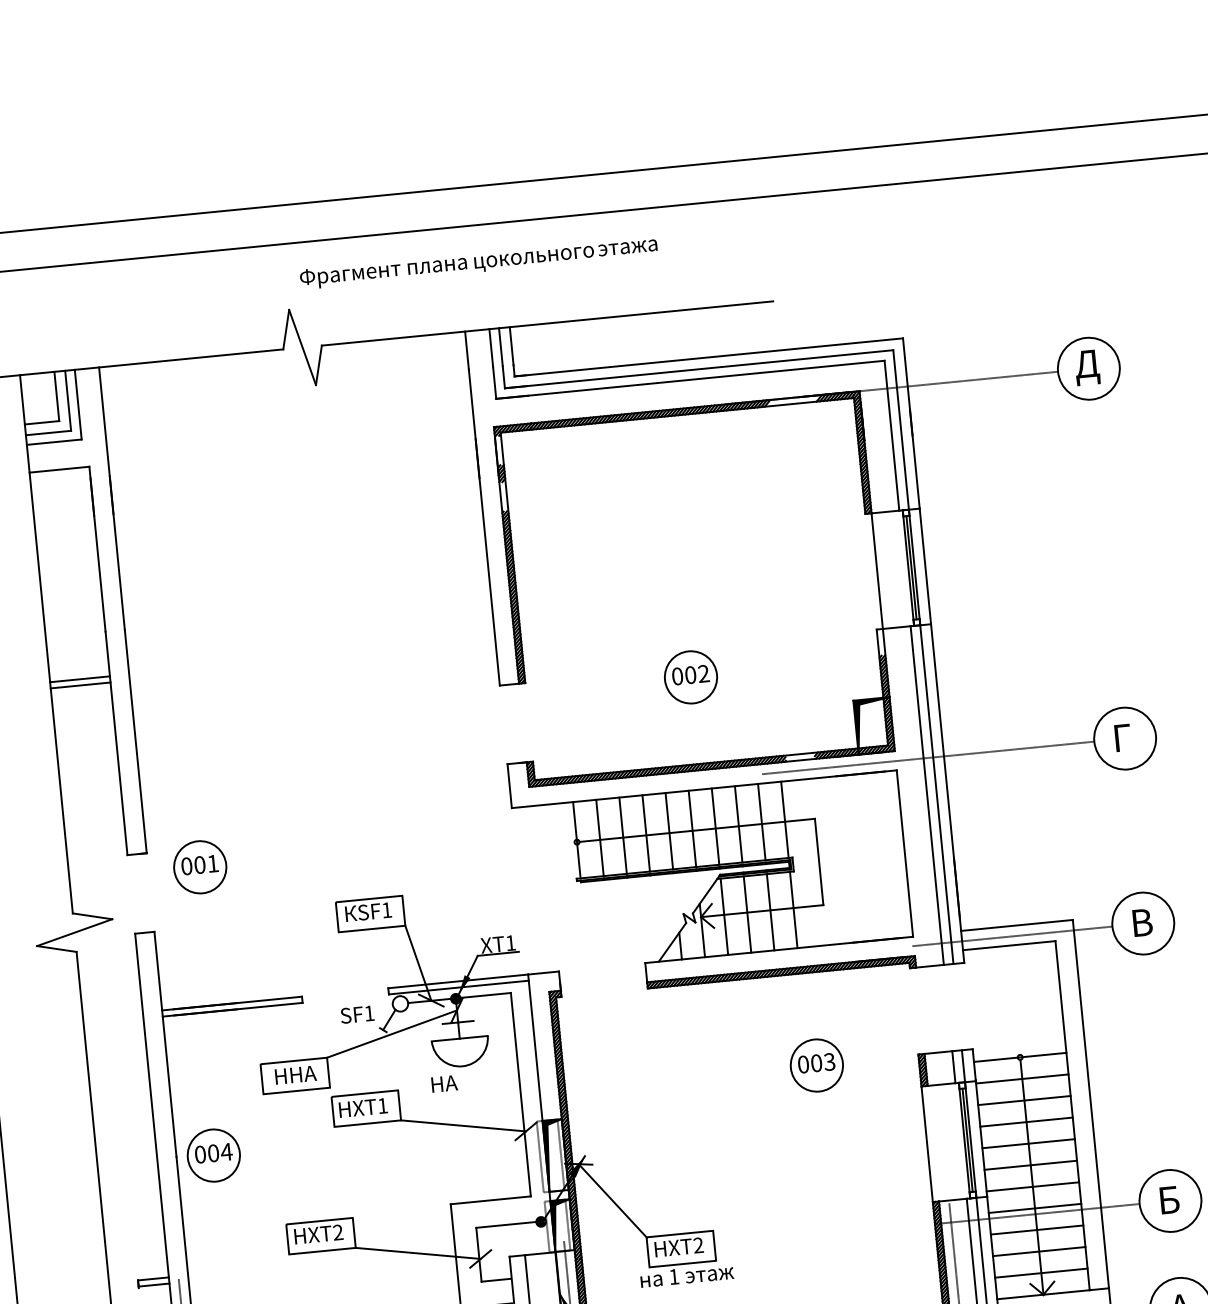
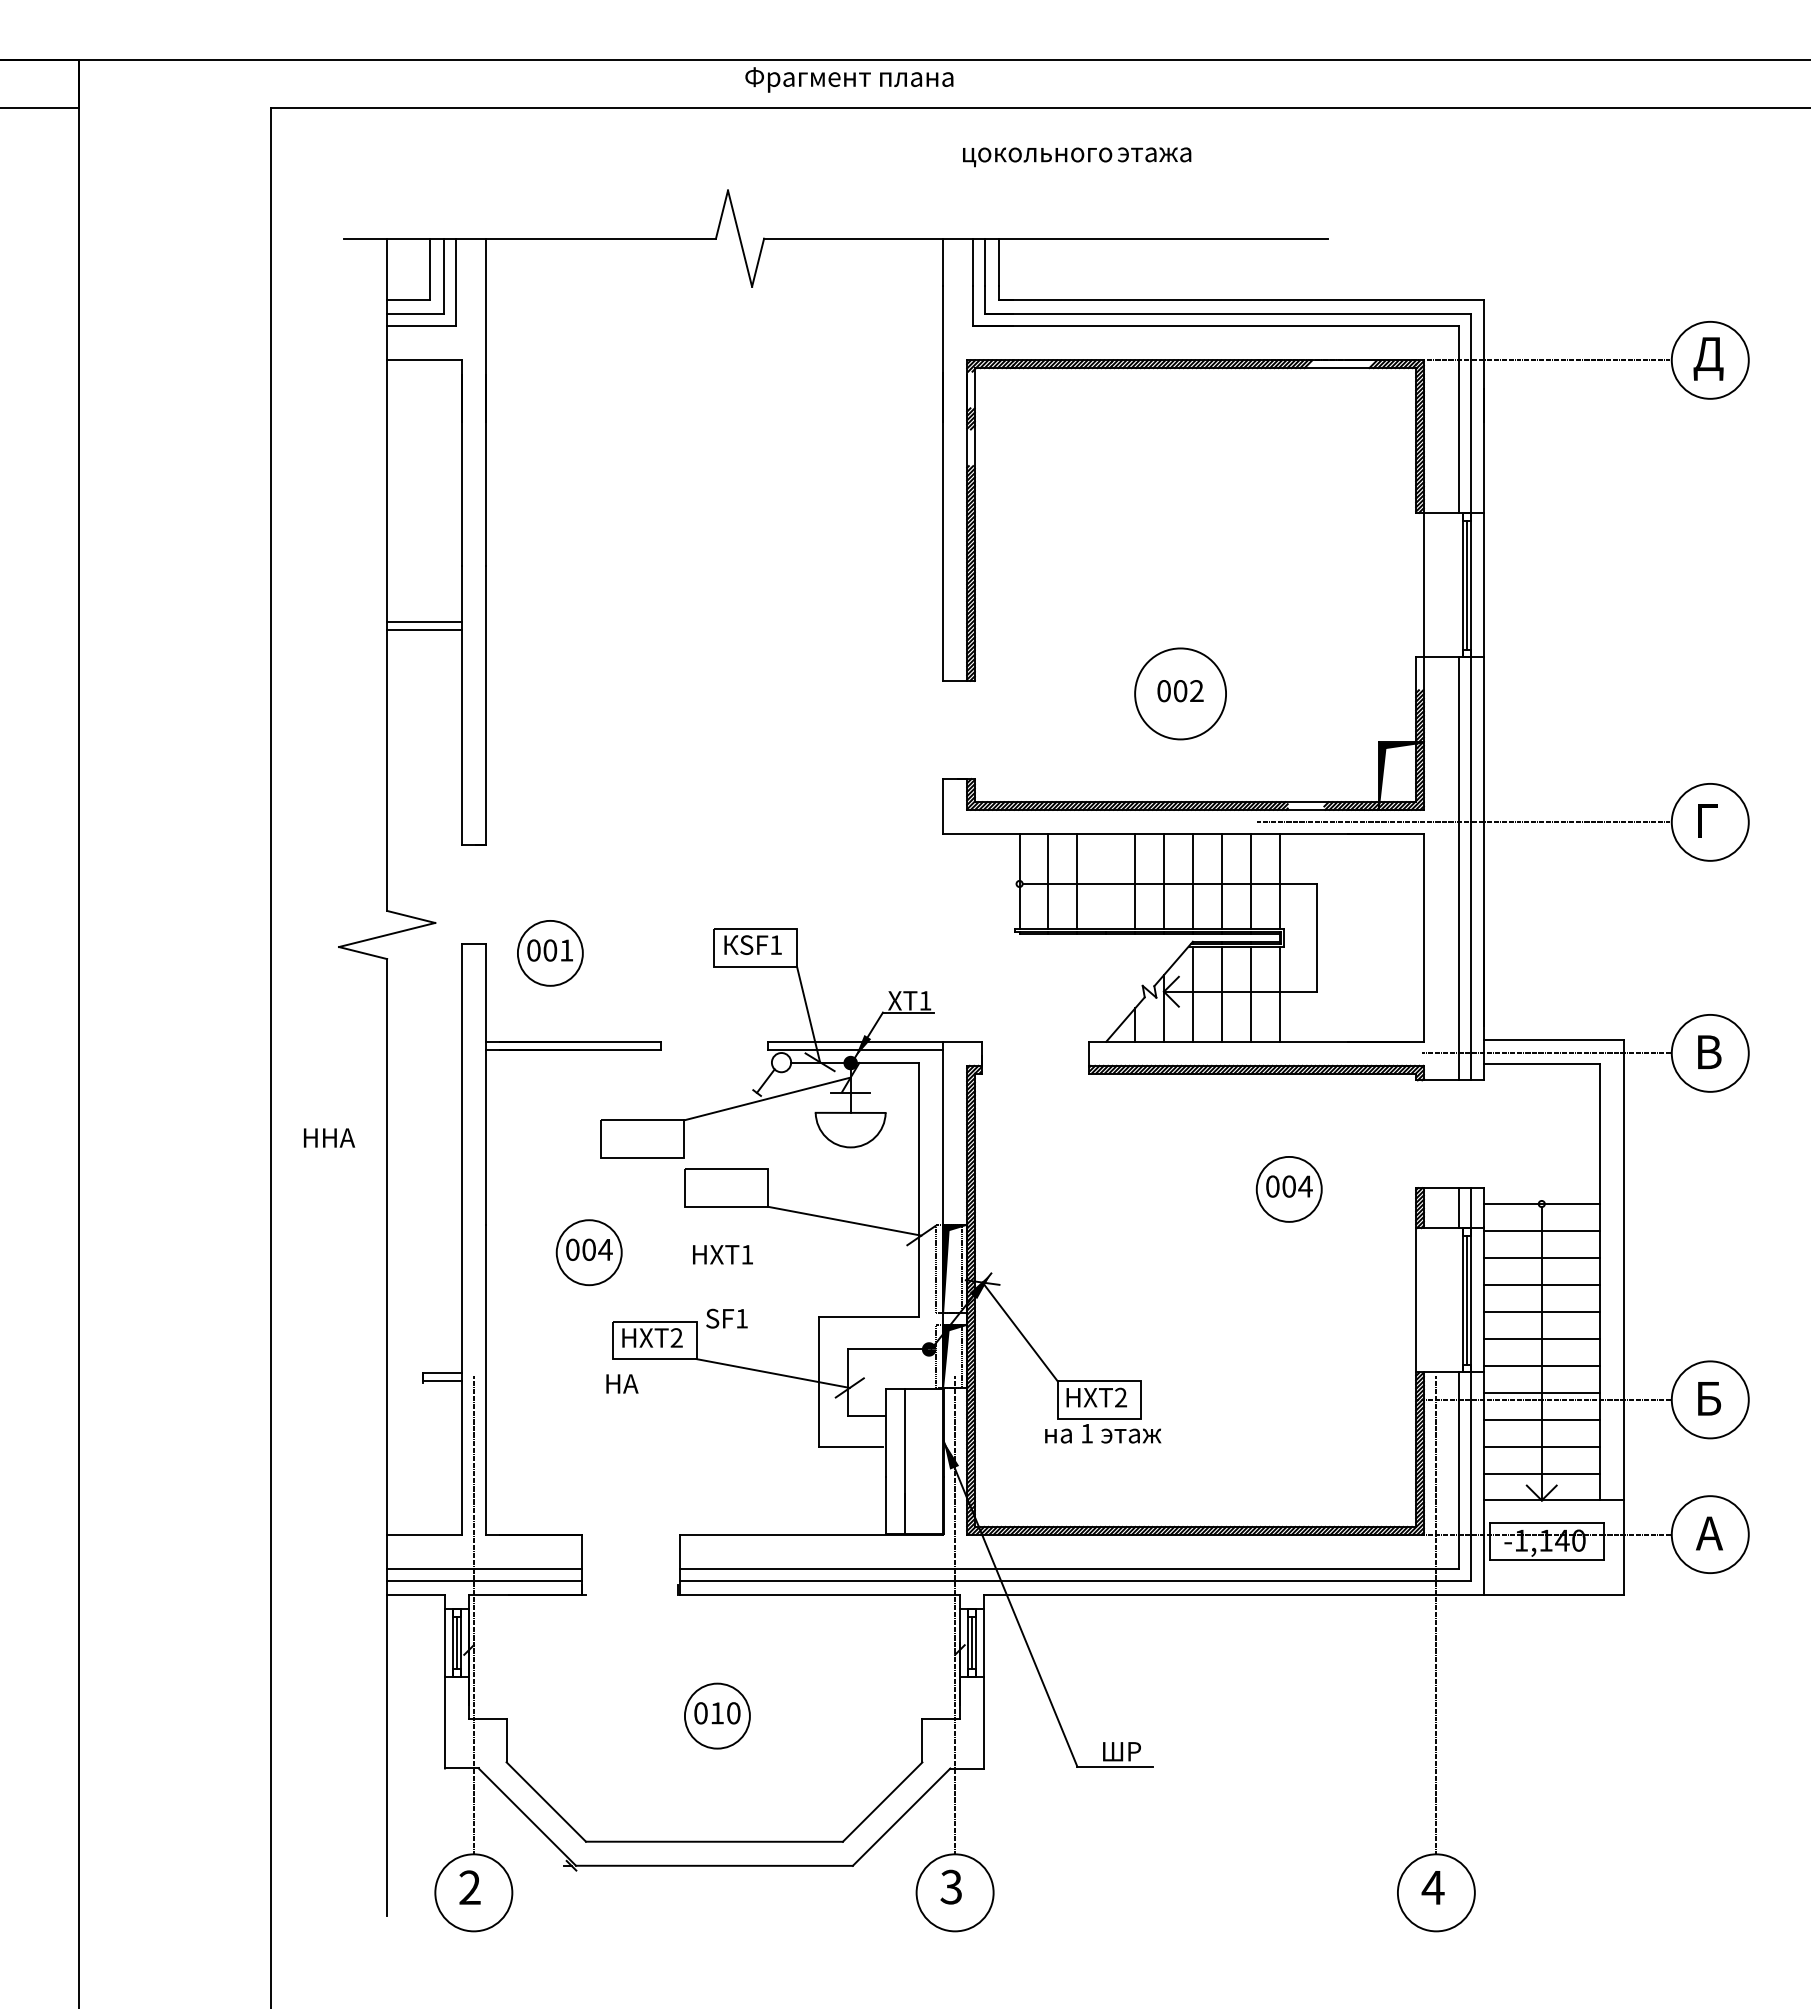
text: (383, 271) -> (849, 79), moved
circle: (690, 677) -> (1180, 693), size x1.4
line: (646, 833) -> (1106, 881), removed
part: (200, 867) -> (550, 953), moved
text: (357, 1014) -> (726, 1318), moved
text: (829, 1061) -> (1305, 1186), 003 -> 004
text: (295, 1074) -> (329, 1137), moved
text: (444, 1083) -> (622, 1383), moved
text: (362, 1107) -> (722, 1254), moved
part: (213, 1155) -> (588, 1252), moved

